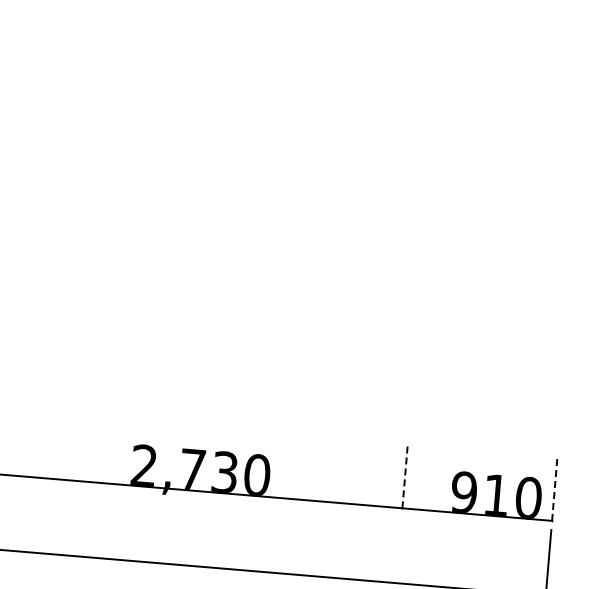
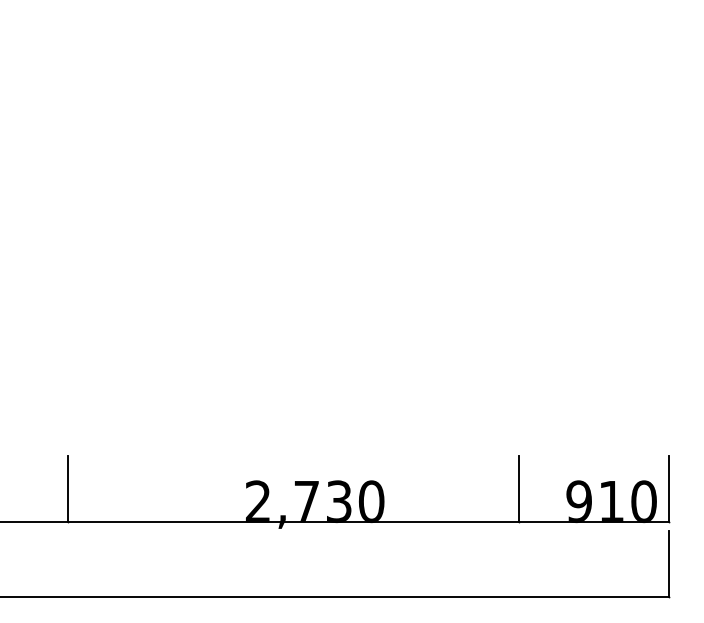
line: (405, 474) -> (519, 488), dashed -> solid
line: (555, 487) -> (669, 488), dashed -> solid

